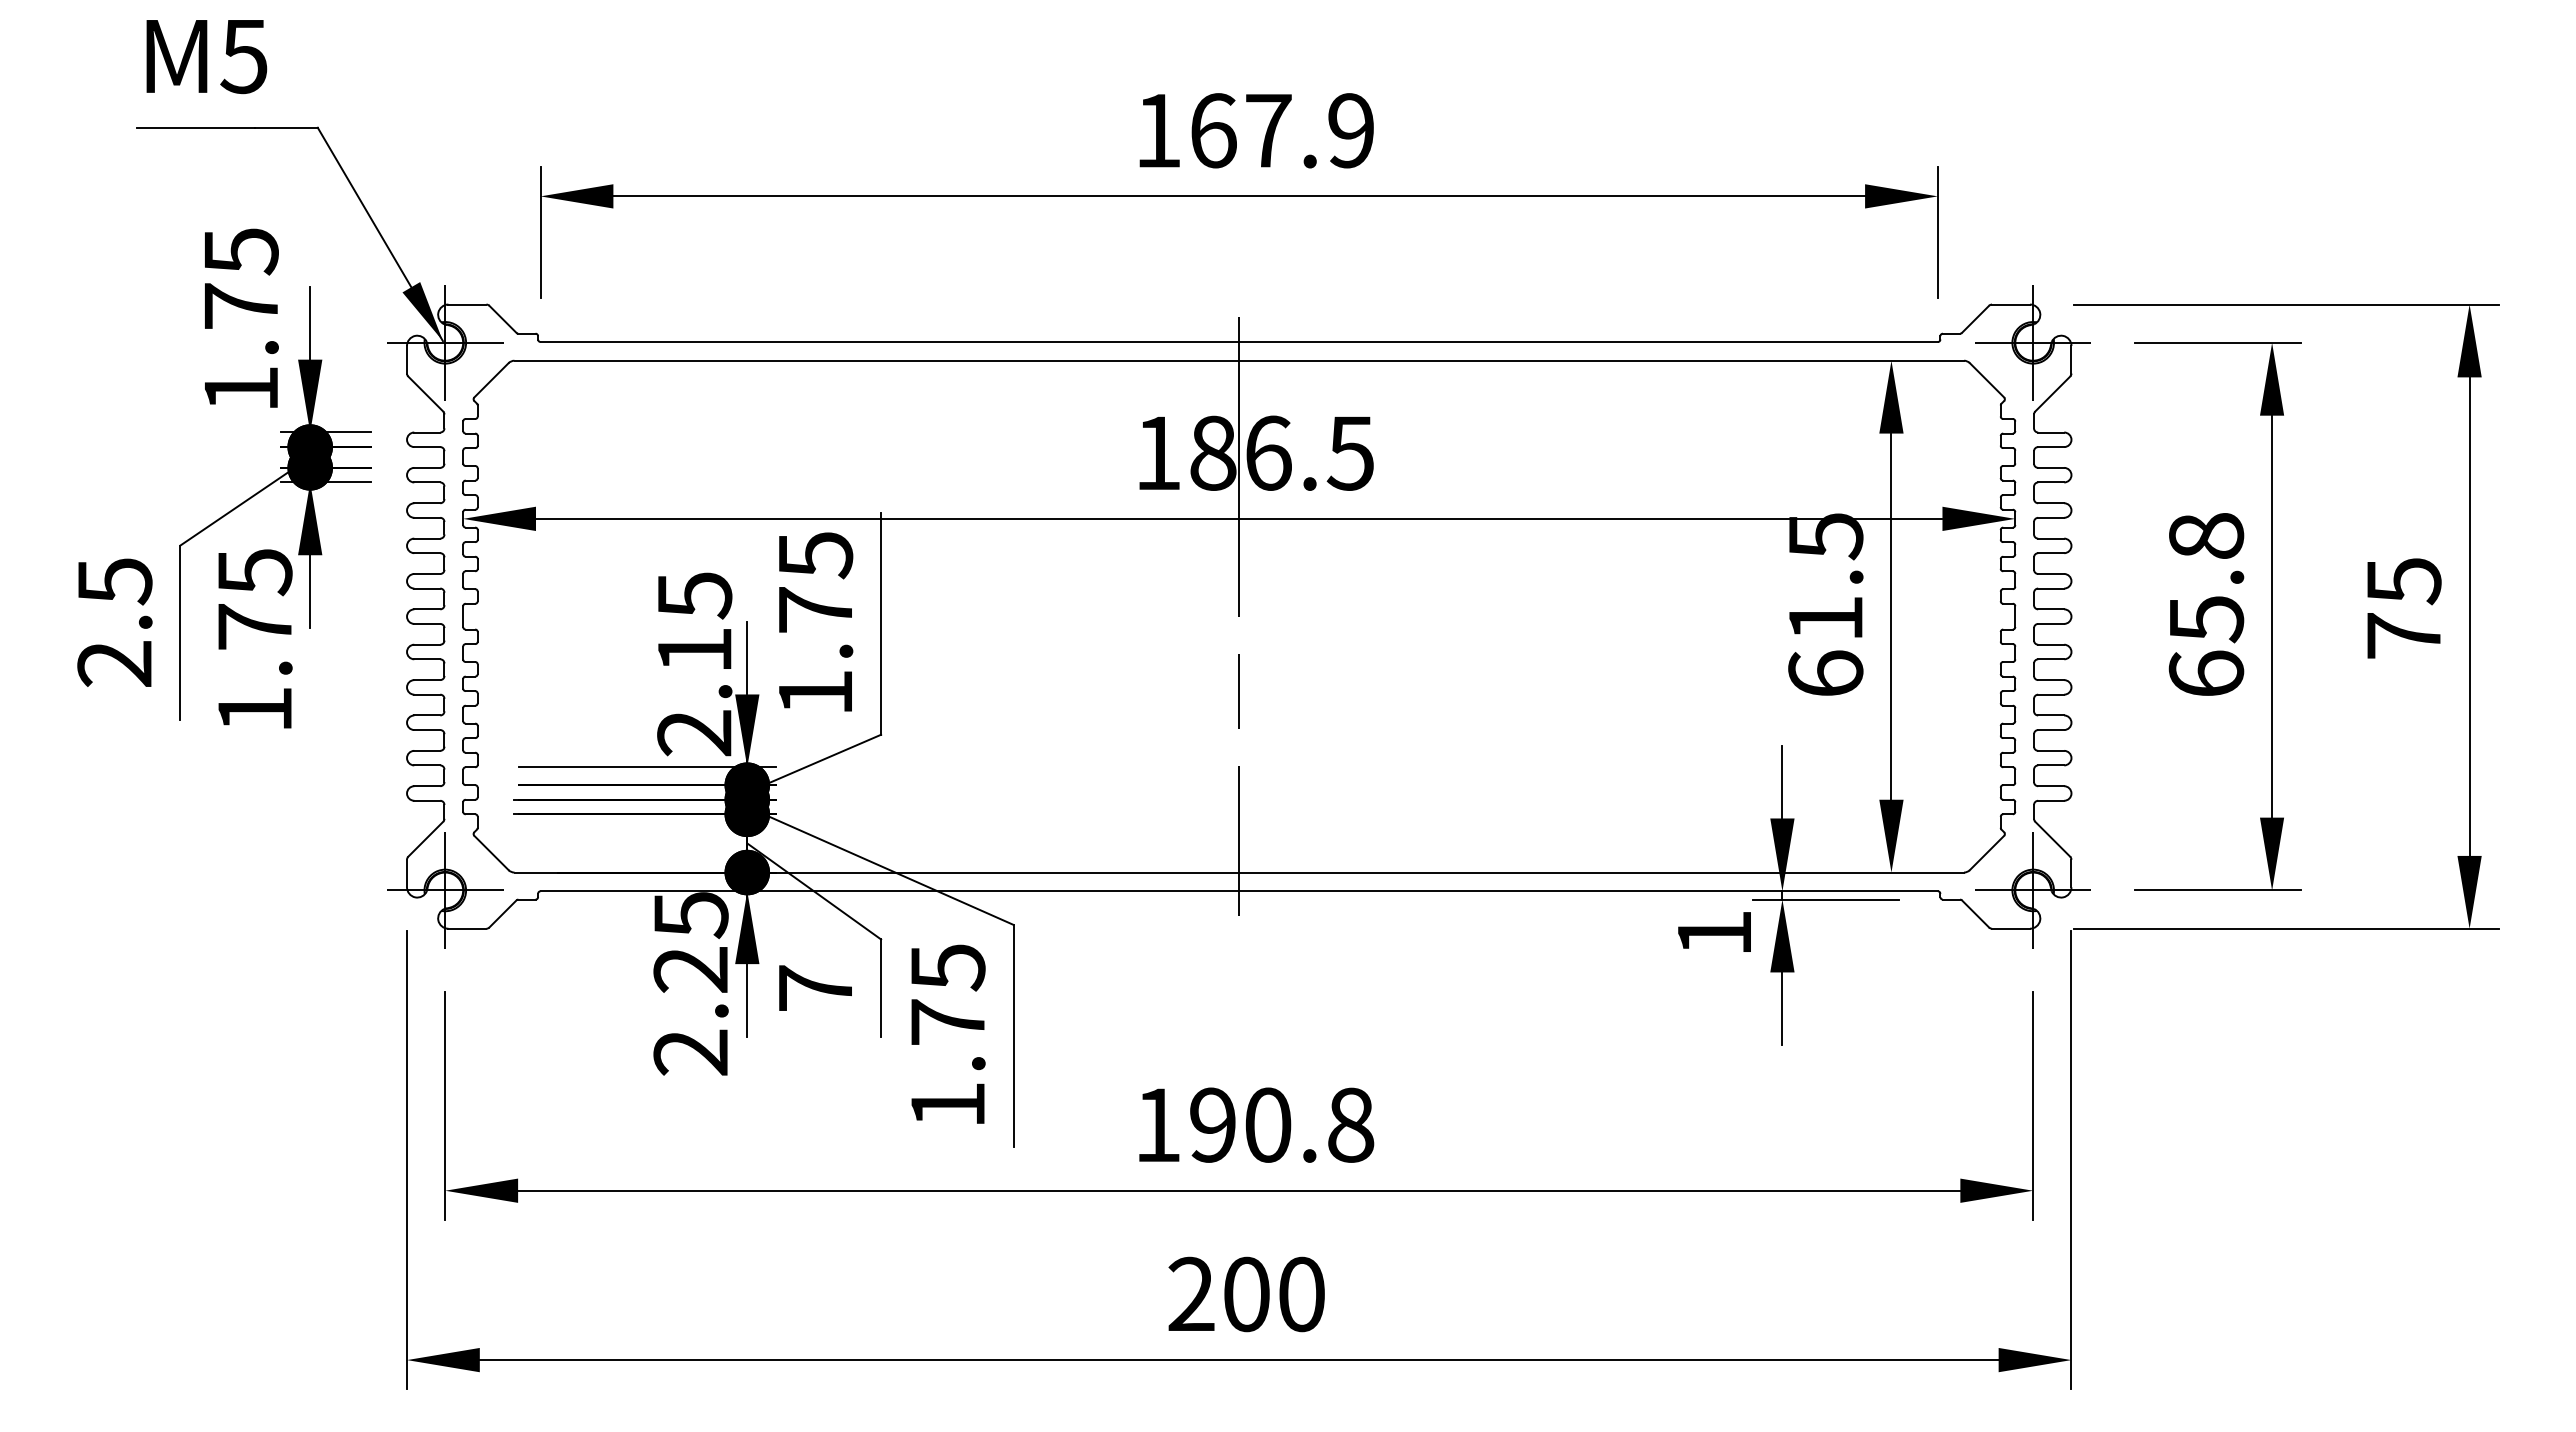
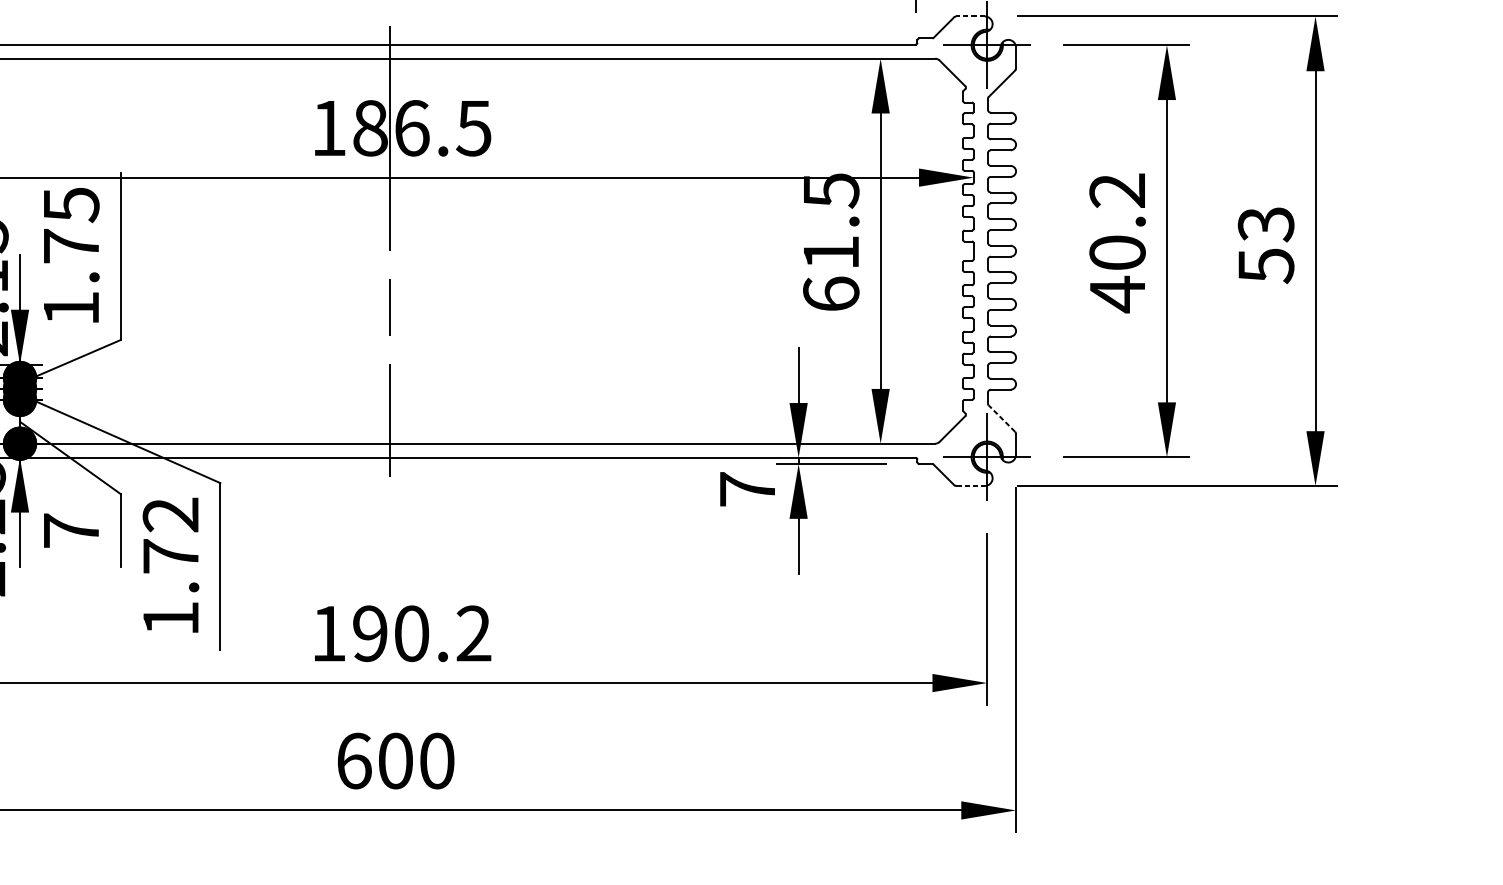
line: (2011, 304) -> (970, 16), solid -> dashed
text: (2206, 606) -> (1117, 243), 65.8 -> 40.2
text: (2403, 609) -> (1265, 245), 75 -> 53
line: (2052, 839) -> (1001, 418), solid -> dashed
line: (2011, 928) -> (970, 485), solid -> dashed
text: (1714, 932) -> (747, 488), 1 -> 7
text: (947, 967) -> (170, 515), 1.75 -> 1.72
text: (1350, 1124) -> (473, 633), 190.8 -> 190.2
text: (1191, 1294) -> (354, 761), 200 -> 600

